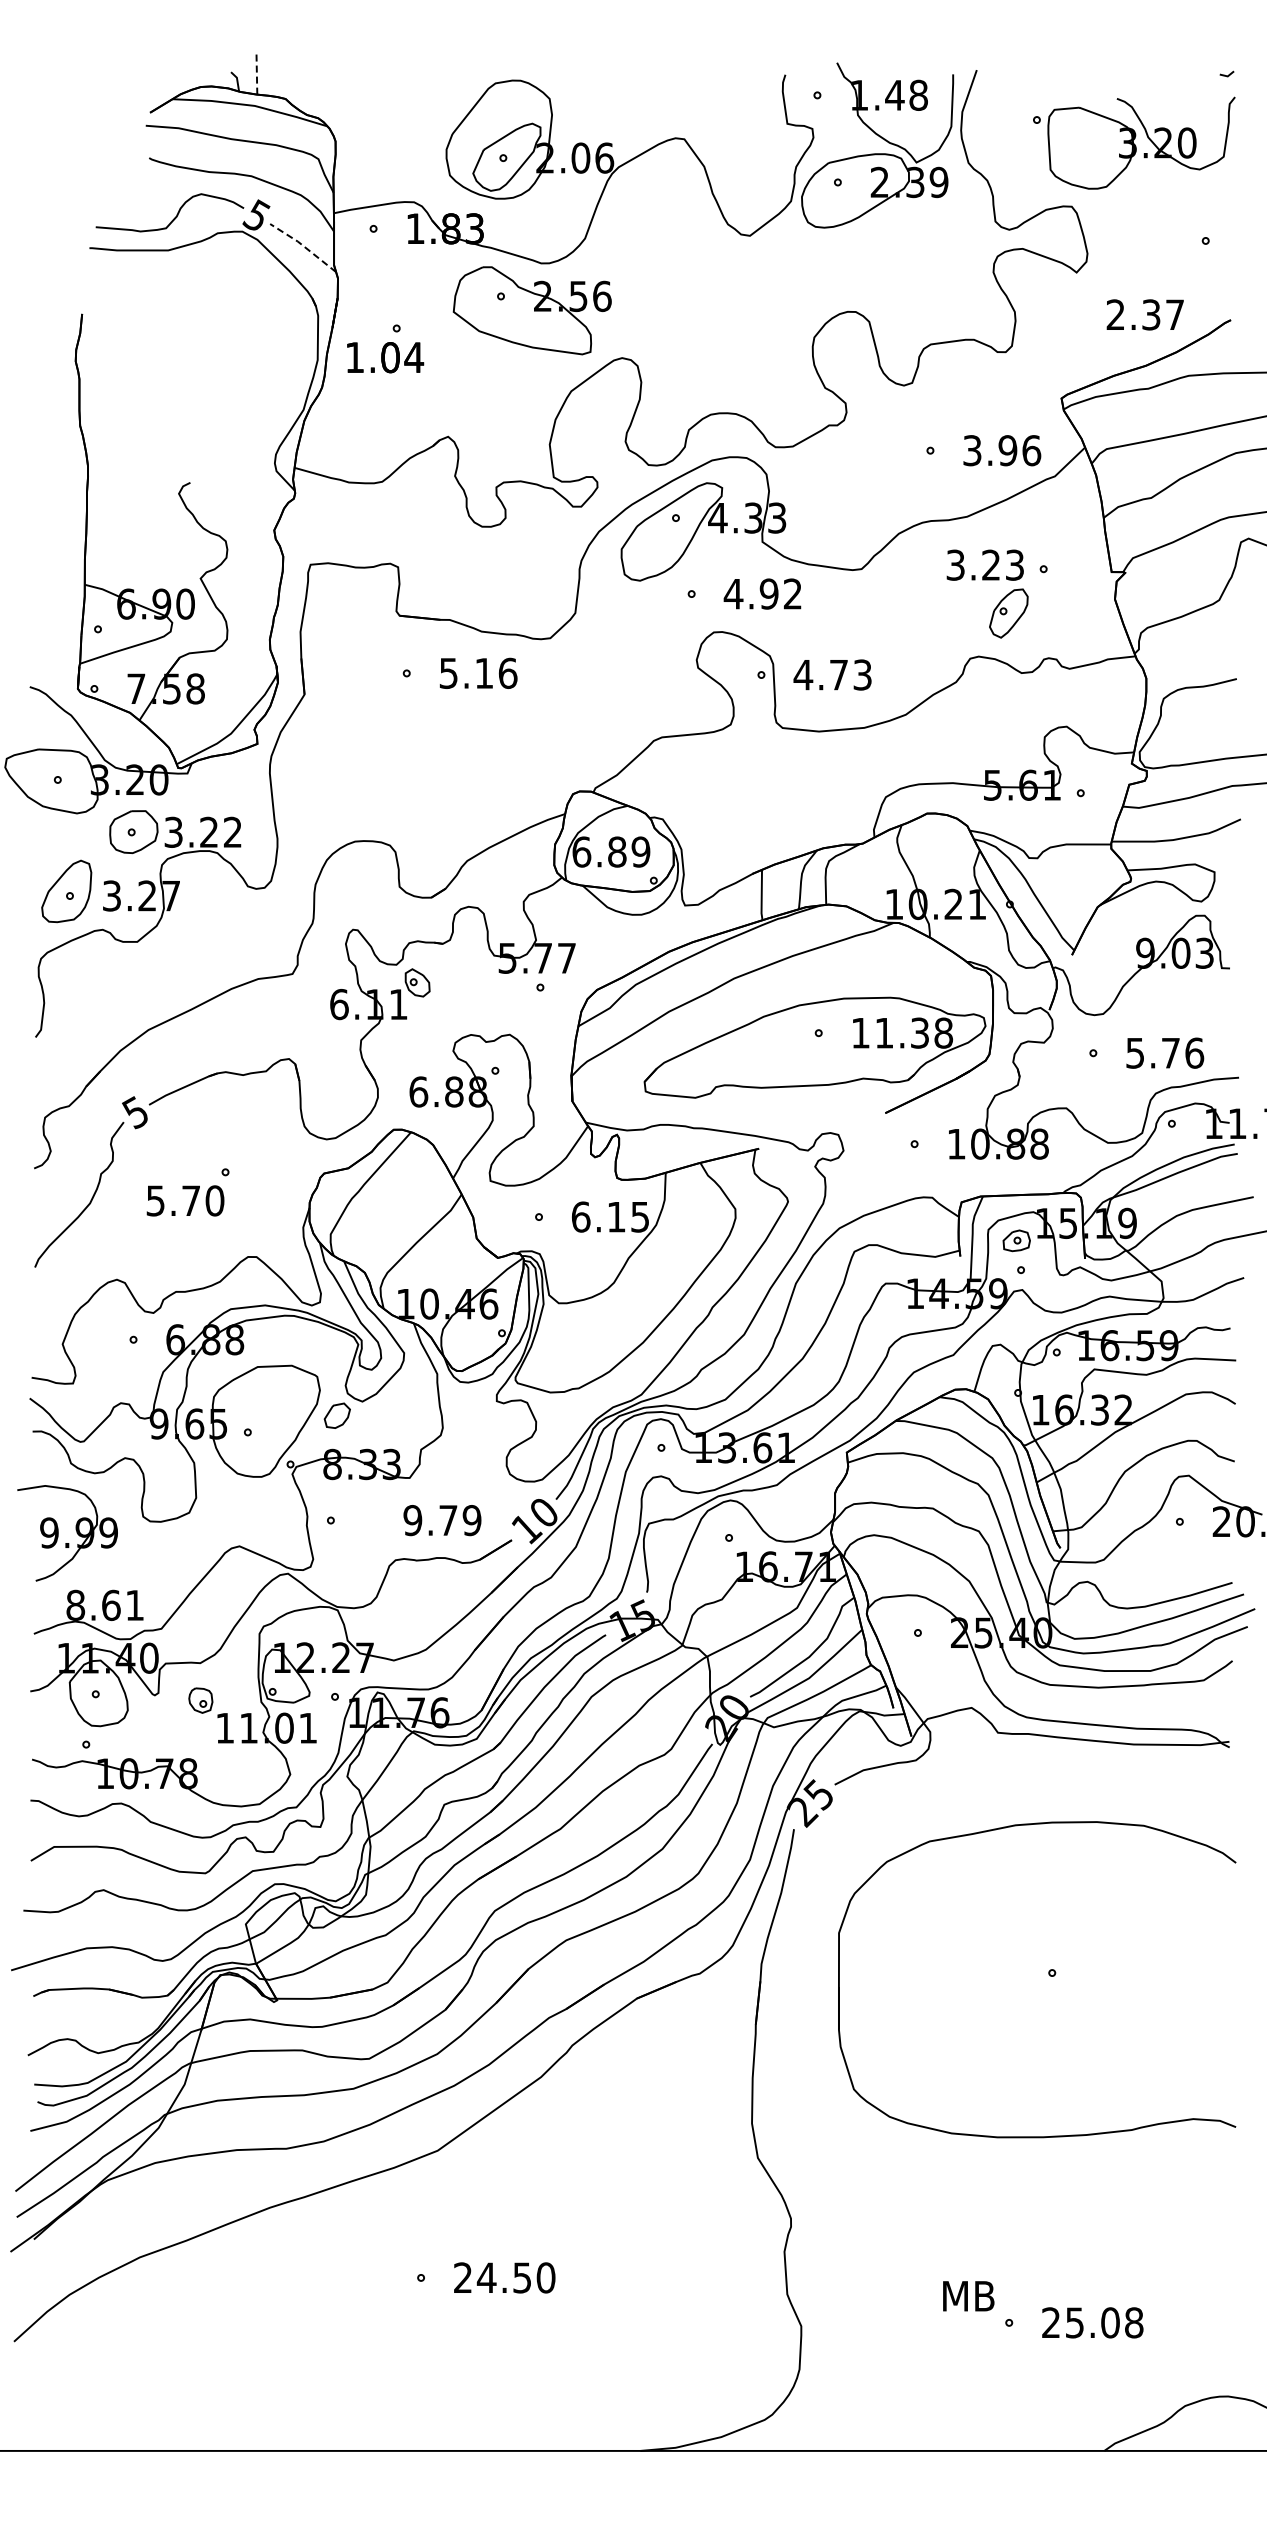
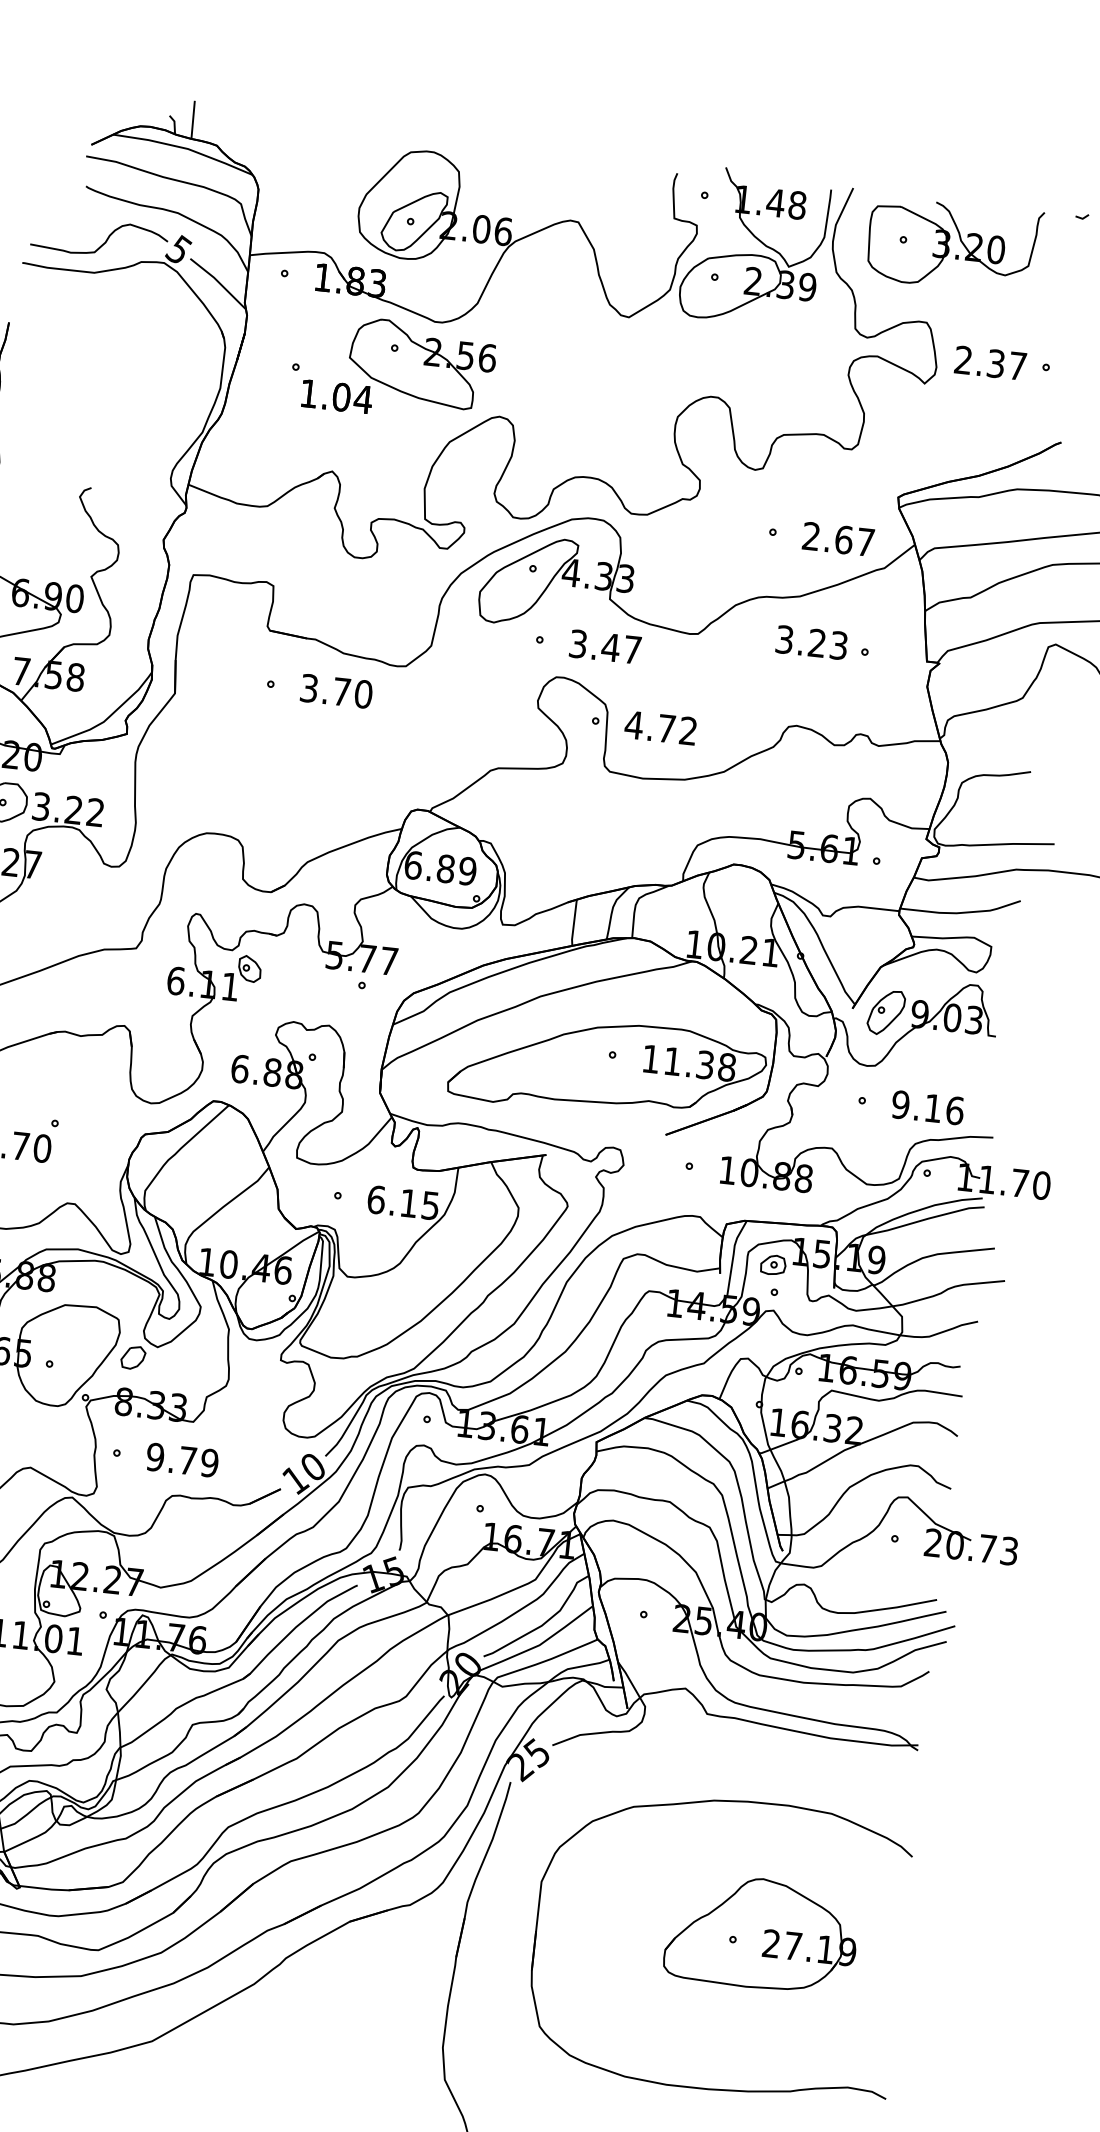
line: (256, 73) -> (192, 119), dashed -> solid
part: (1135, 144) -> (948, 246), moved
line: (303, 245) -> (218, 281), dashed -> solid
text: (1144, 314) -> (989, 362), moved
text: (385, 357) -> (337, 396), moved
text: (1002, 450) -> (838, 539), 3.96 -> 2.67
text: (762, 593) -> (604, 646), 4.92 -> 3.47
part: (1008, 613) -> (885, 1012), moved
text: (478, 672) -> (336, 690), 5.16 -> 3.70
text: (862, 674) -> (688, 730), 4.73 -> 4.72
text: (1152, 1052) -> (916, 1105), 5.76 -> 9.16
text: (442, 1520) -> (182, 1460), moved
part: (1082, 1963) -> (761, 1933), added

